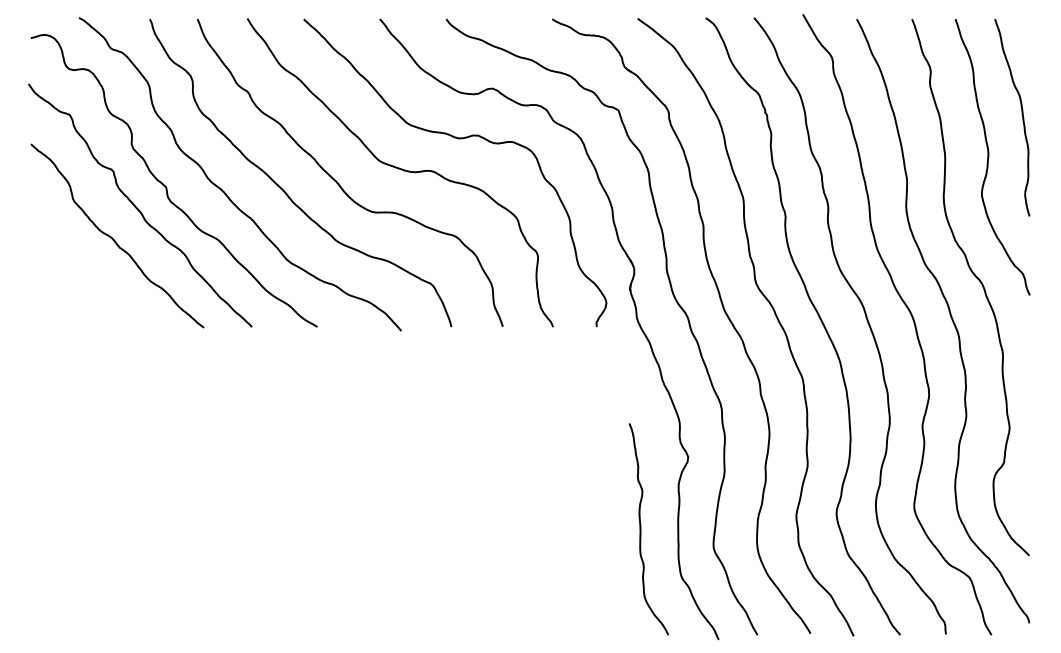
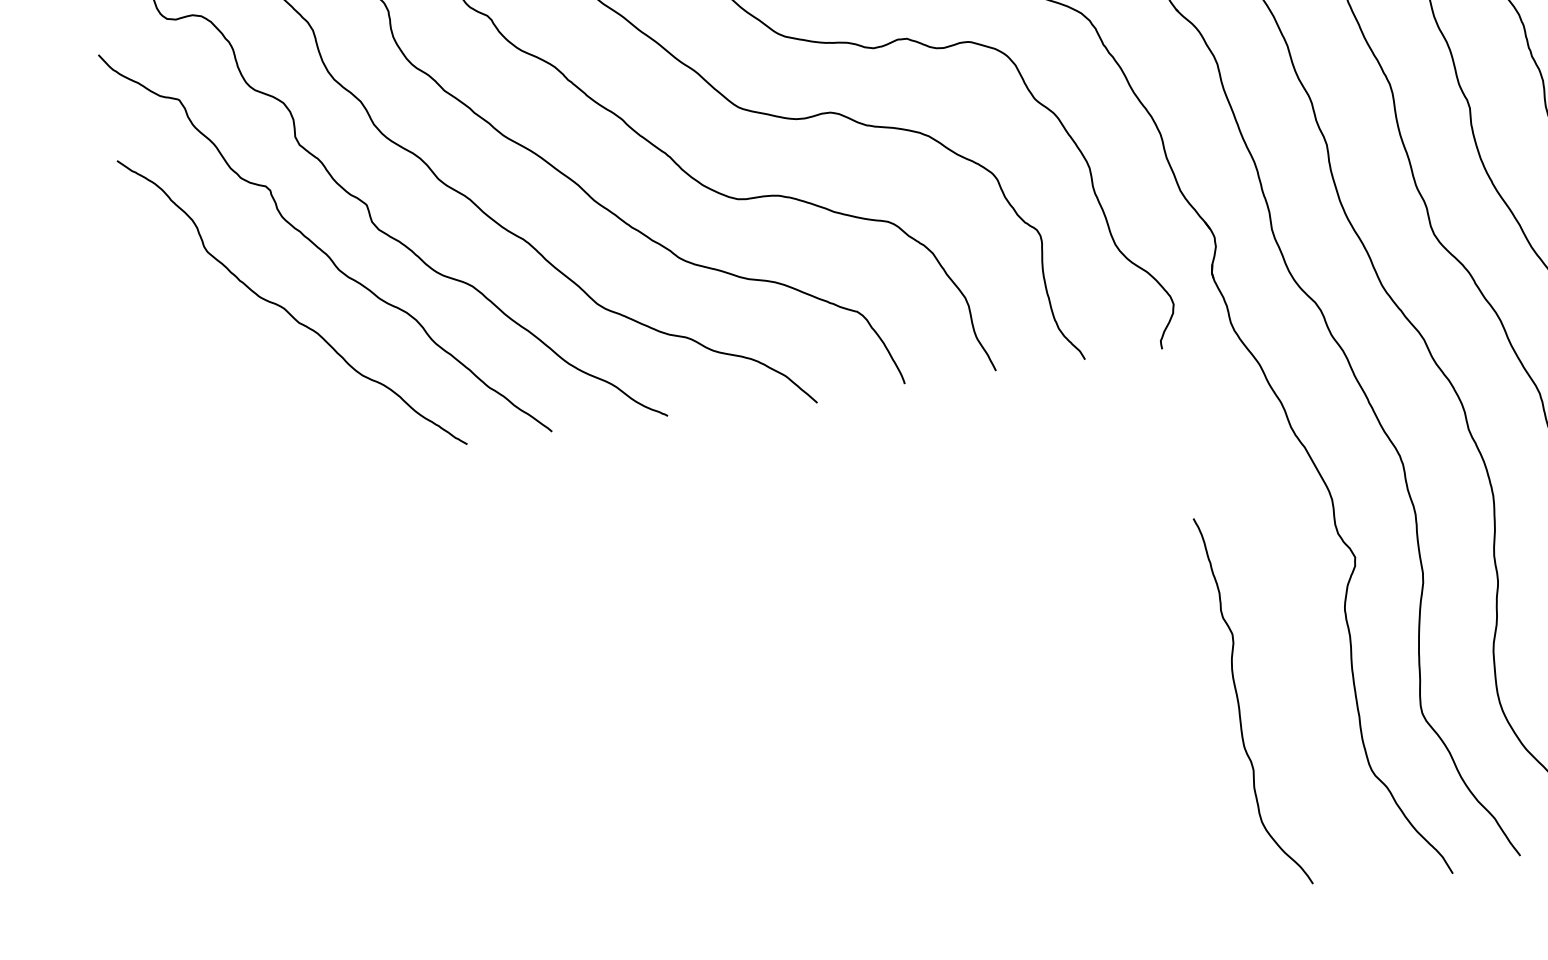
curve: (641, 529) -> (1240, 703), moved

